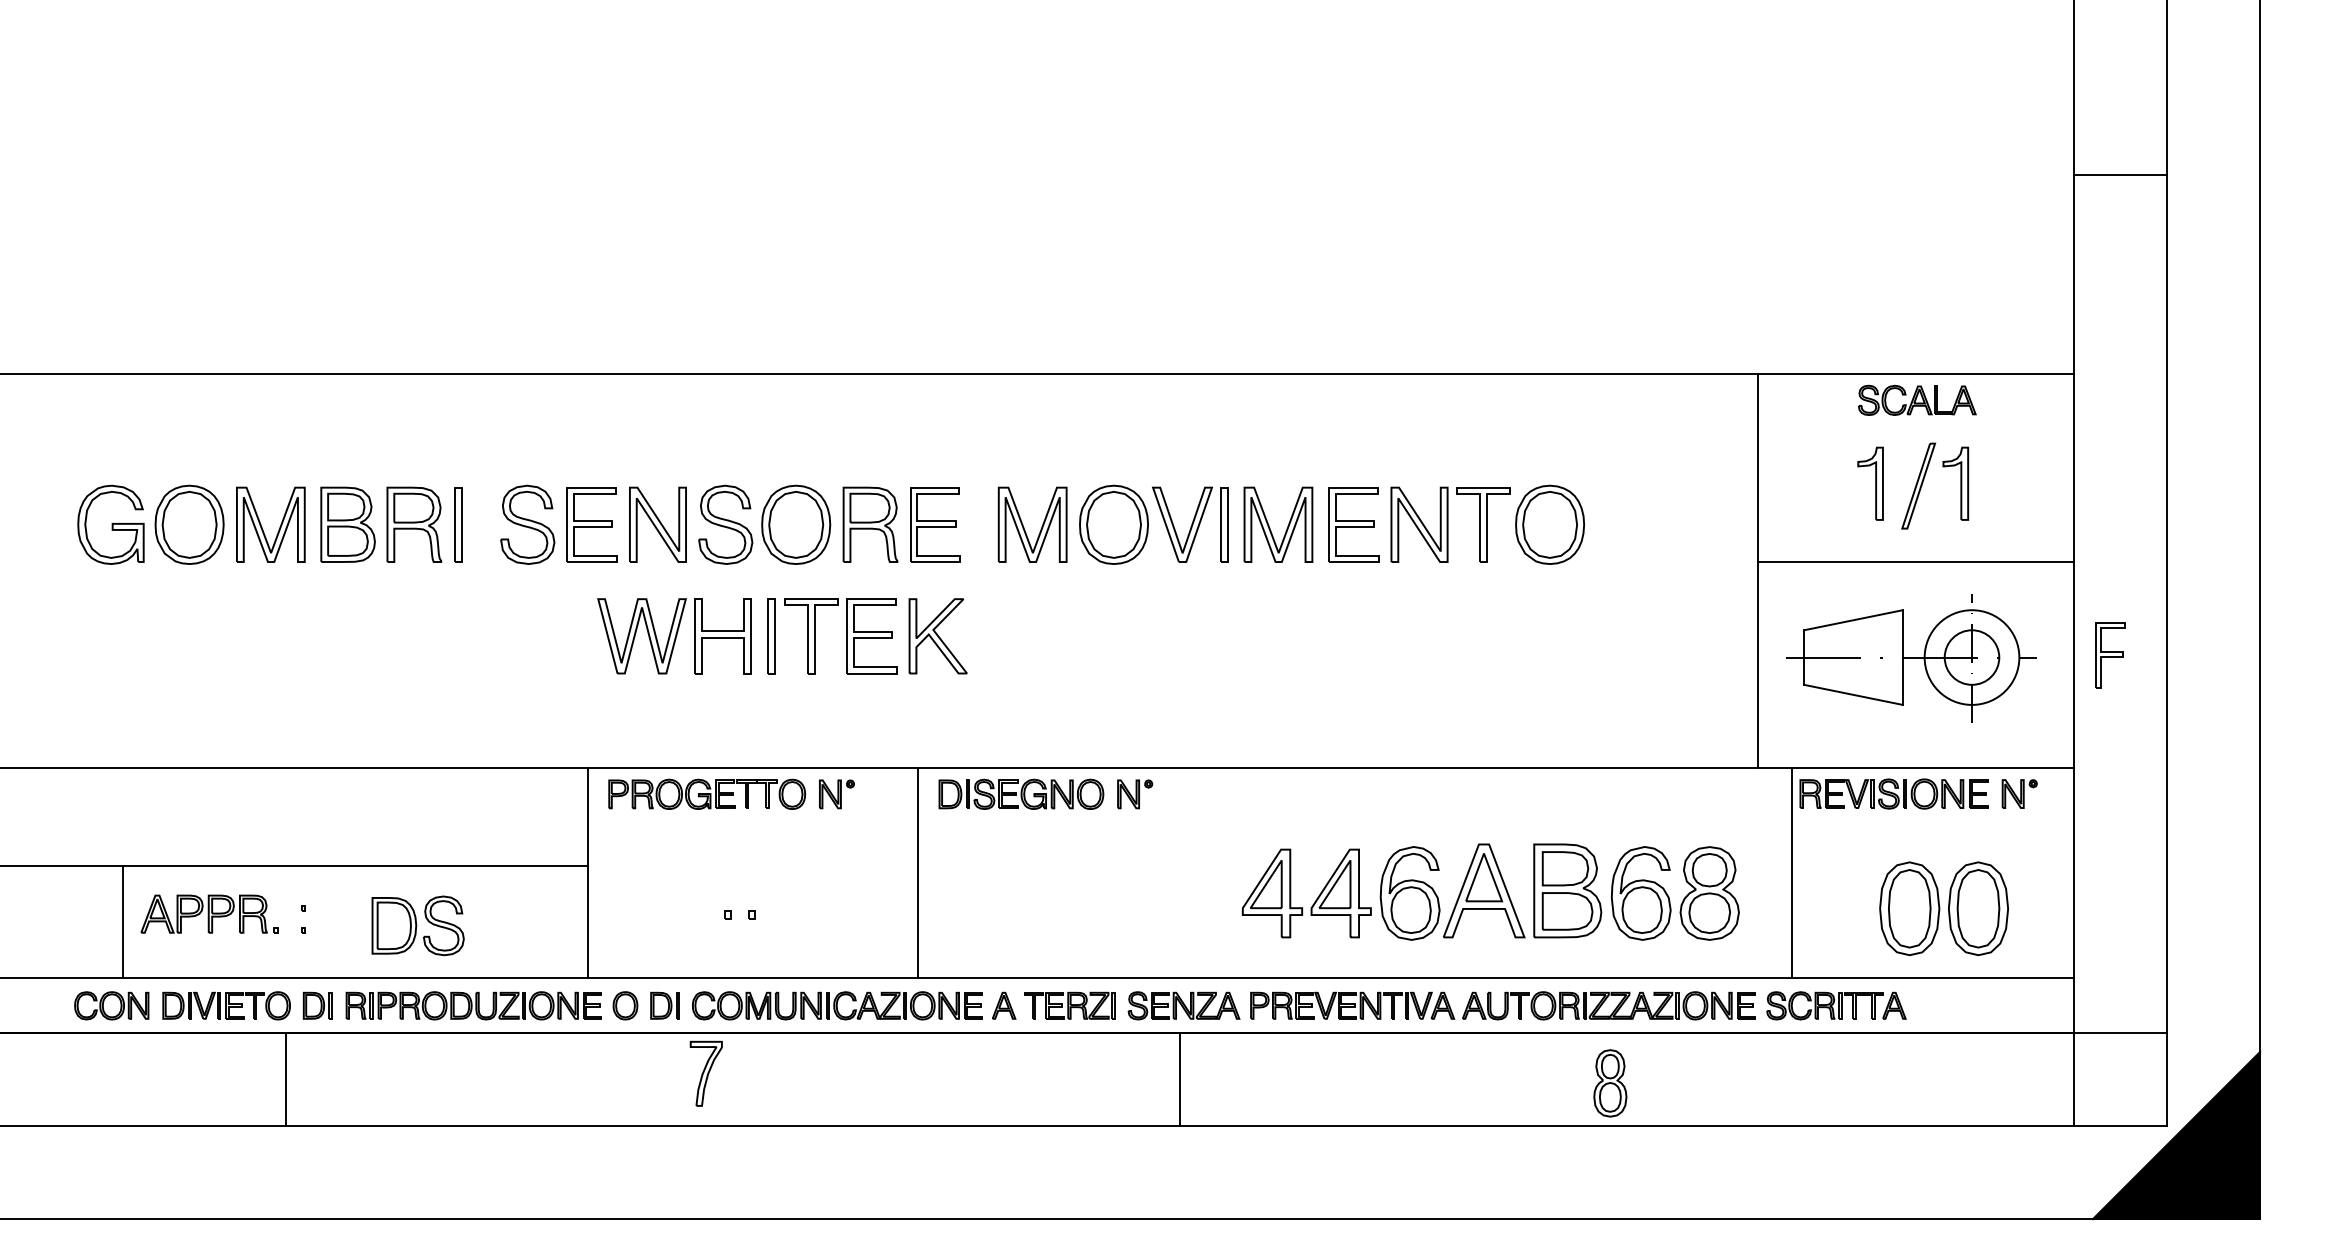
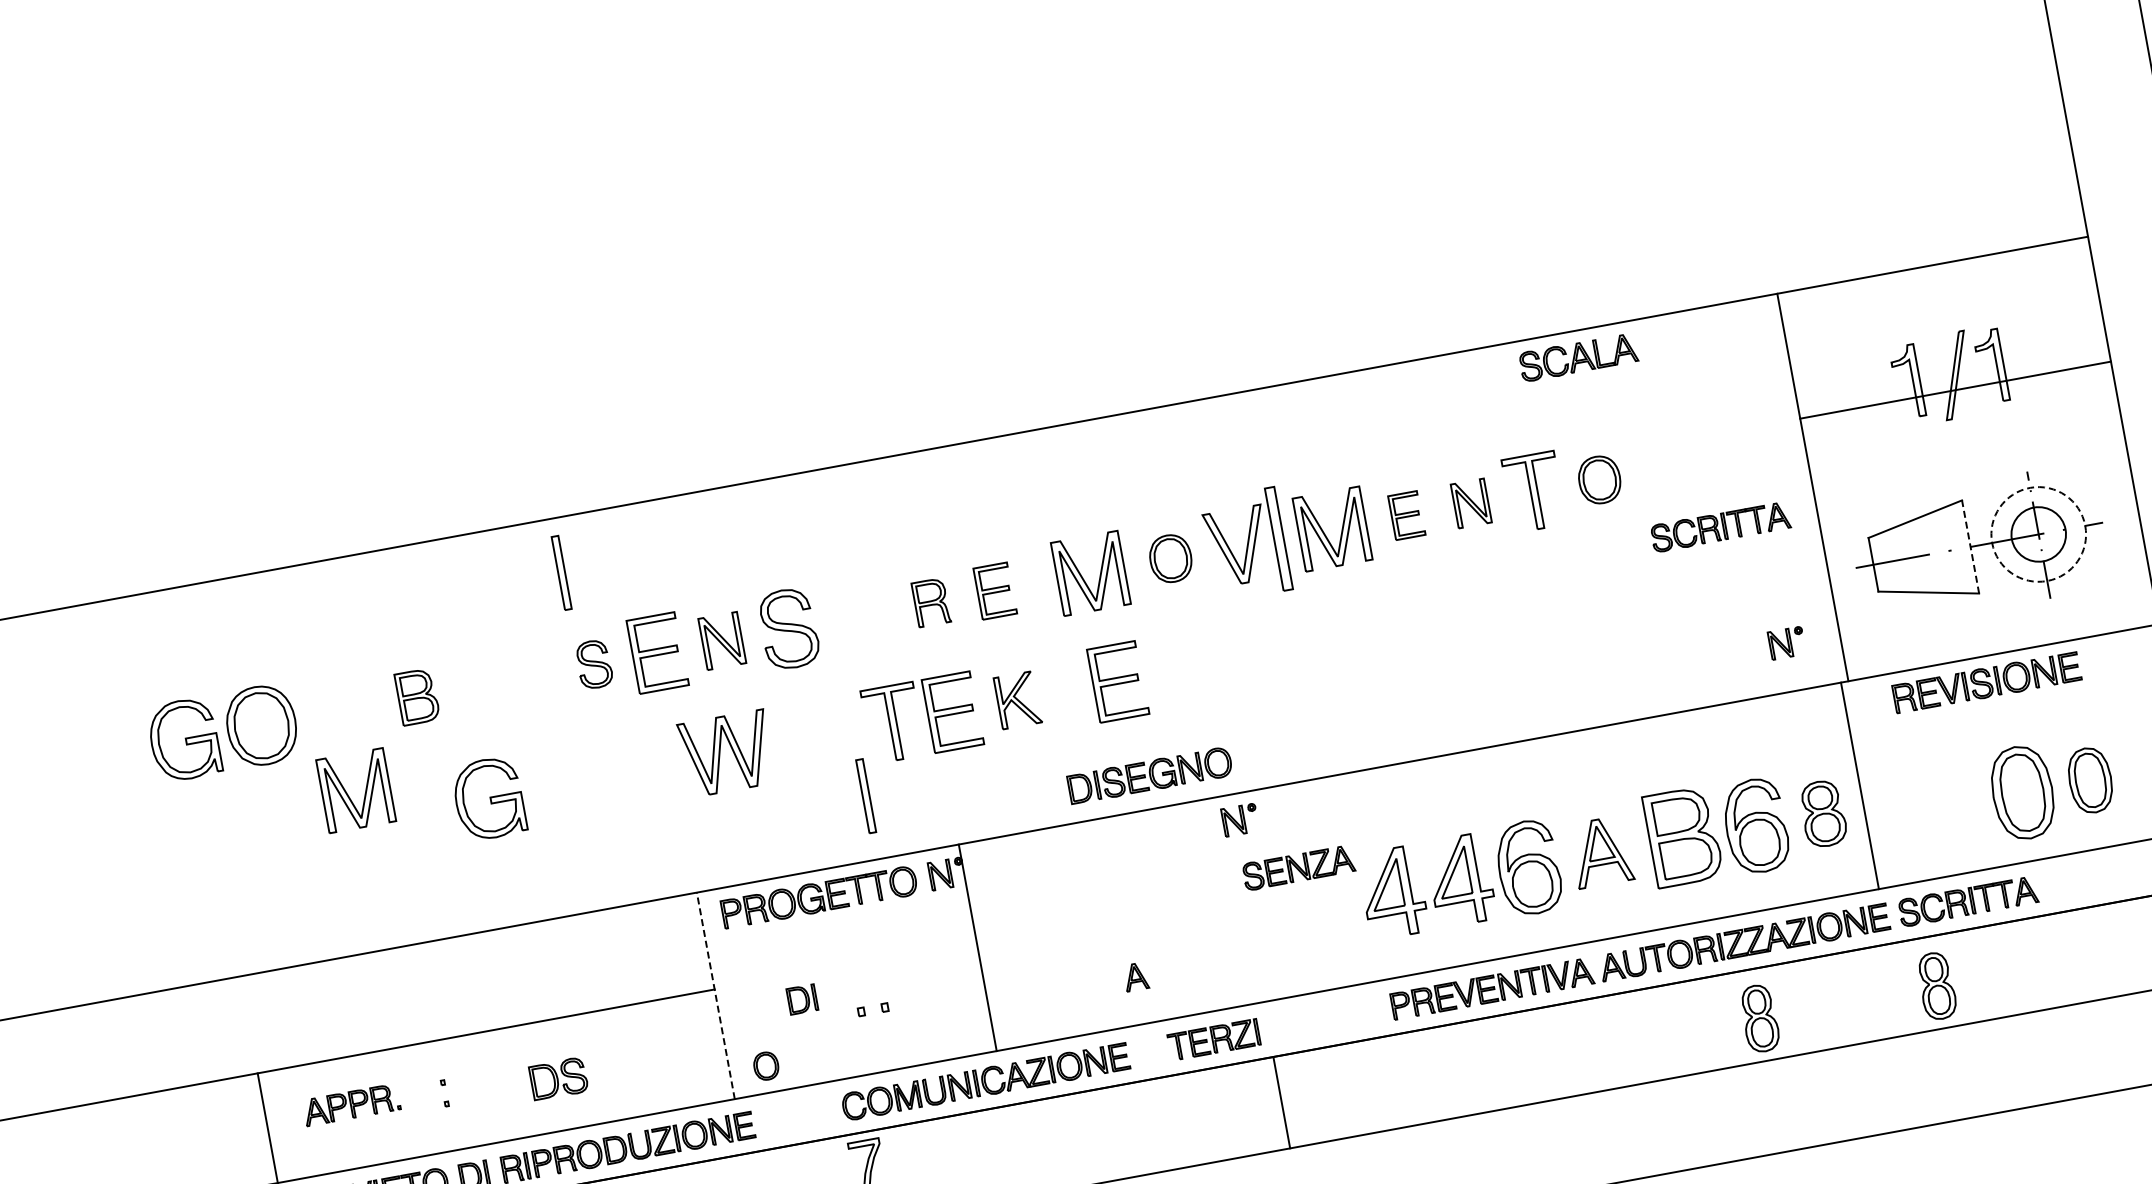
line: (2120, 175) -> (2097, 33), removed
part: (1917, 399) -> (1578, 356), moved
part: (347, 524) -> (416, 696), size x0.7
part: (414, 524) -> (482, 684), removed
part: (458, 524) -> (561, 572), moved
part: (527, 524) -> (593, 664), size x0.6
part: (657, 524) -> (721, 640), size x0.7
part: (796, 524) -> (858, 615), removed
part: (870, 524) -> (931, 602), size x0.6
part: (935, 524) -> (995, 590), size x0.7
part: (1113, 524) -> (1170, 558), size x0.6
part: (1224, 524) -> (1279, 538), size x1.4
part: (1353, 524) -> (1406, 515), size x0.6
part: (1419, 524) -> (1471, 503), size x0.6
part: (1549, 524) -> (1599, 479), size x0.6
part: (262, 526) -> (348, 793), moved
line: (1916, 561) -> (1955, 389), moved
part: (1660, 592) -> (1720, 526), added
part: (722, 636) -> (805, 739), removed
part: (771, 636) -> (866, 796), moved
part: (937, 636) -> (1017, 700), size x0.7
part: (1039, 636) -> (1117, 682), added
part: (399, 637) -> (488, 798), added
line: (1902, 657) -> (1970, 546), solid -> dashed
circle: (1971, 657) -> (2038, 534), solid -> dashed
part: (1021, 793) -> (1149, 774), moved
part: (2019, 793) -> (1786, 642), moved
line: (587, 872) -> (715, 995), solid -> dashed
line: (917, 872) -> (977, 947), moved
line: (1791, 872) -> (1859, 785), moved
part: (1484, 890) -> (1601, 851), size x0.7
part: (1709, 893) -> (1823, 813), size x0.7
part: (1978, 908) -> (2090, 780), size x0.7
part: (209, 913) -> (351, 1104), size x0.7
part: (417, 925) -> (558, 1078), size x0.6
part: (625, 1005) -> (766, 1065), moved
part: (664, 1005) -> (801, 999), moved
part: (1004, 1005) -> (1136, 976), moved
part: (1183, 1005) -> (1298, 867), moved
line: (1179, 1079) -> (1281, 1102), moved
part: (1790, 1083) -> (1937, 986), added

